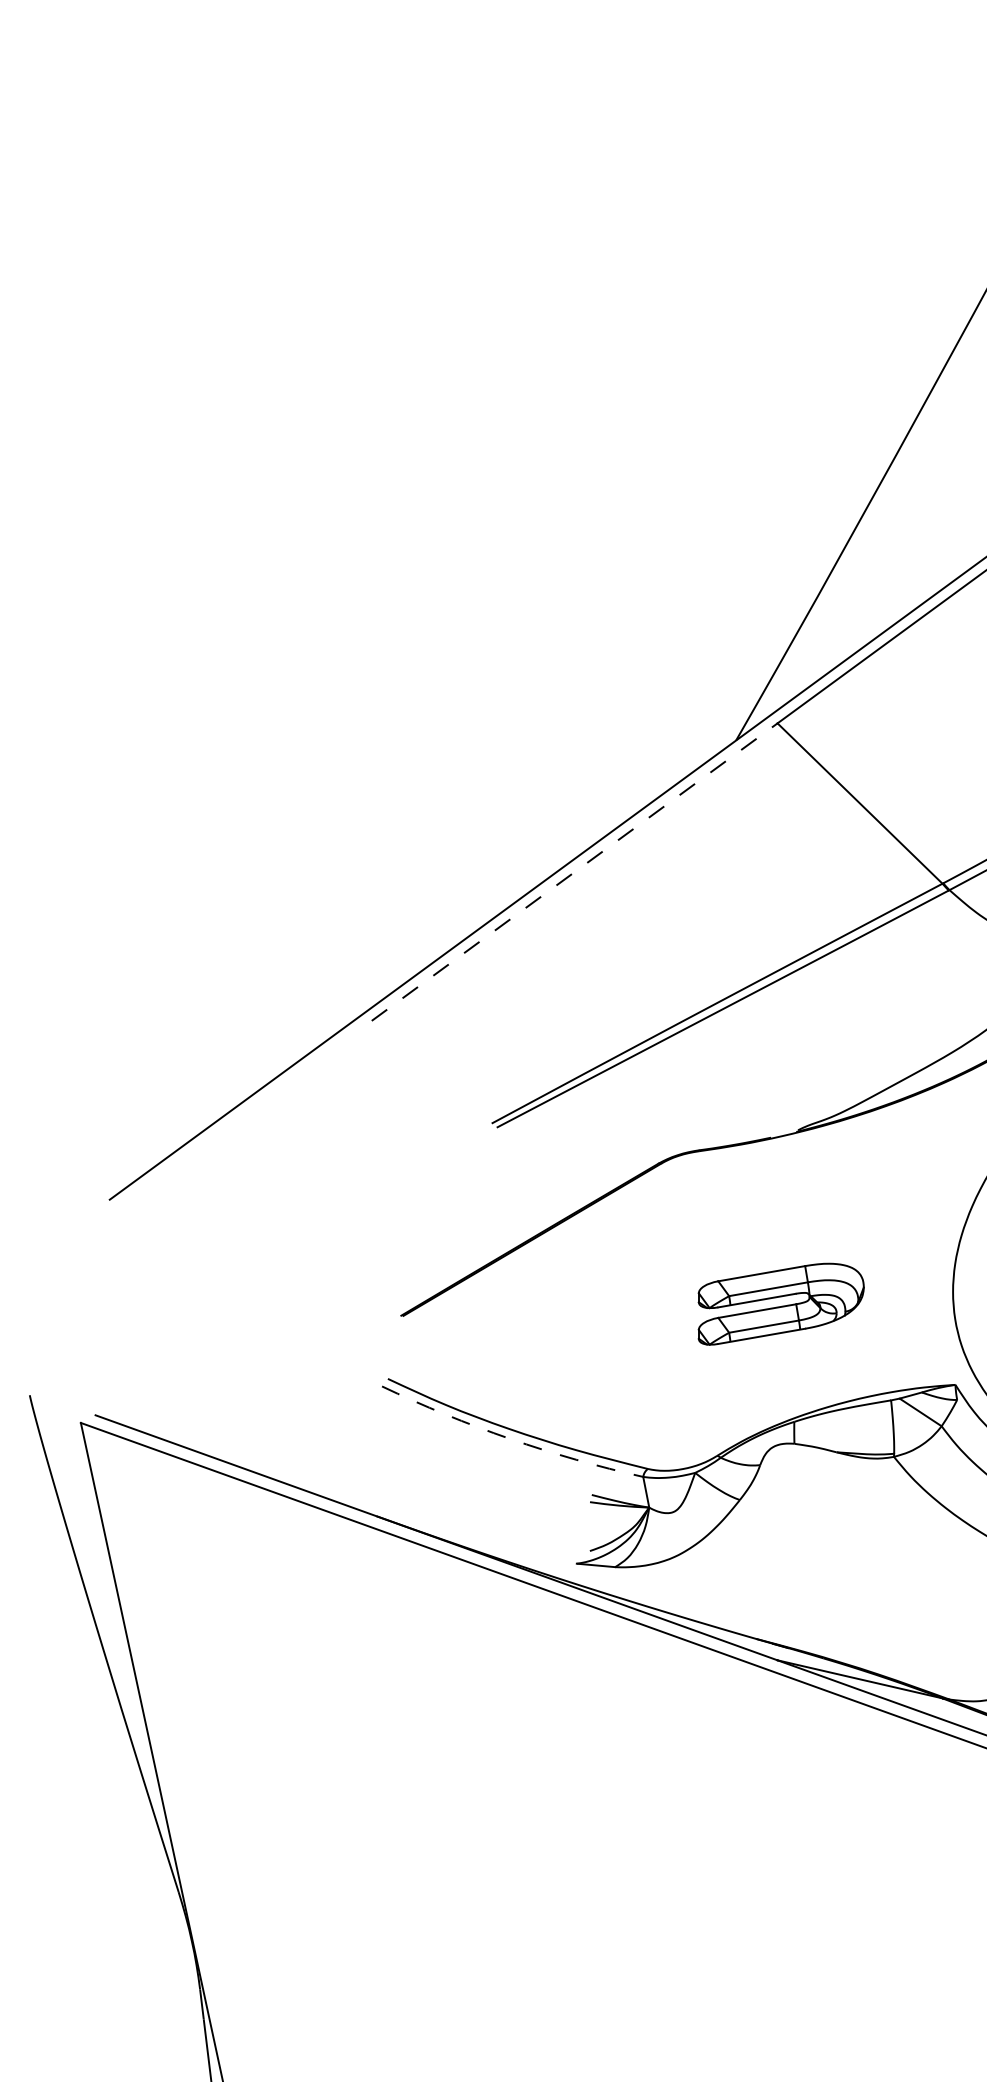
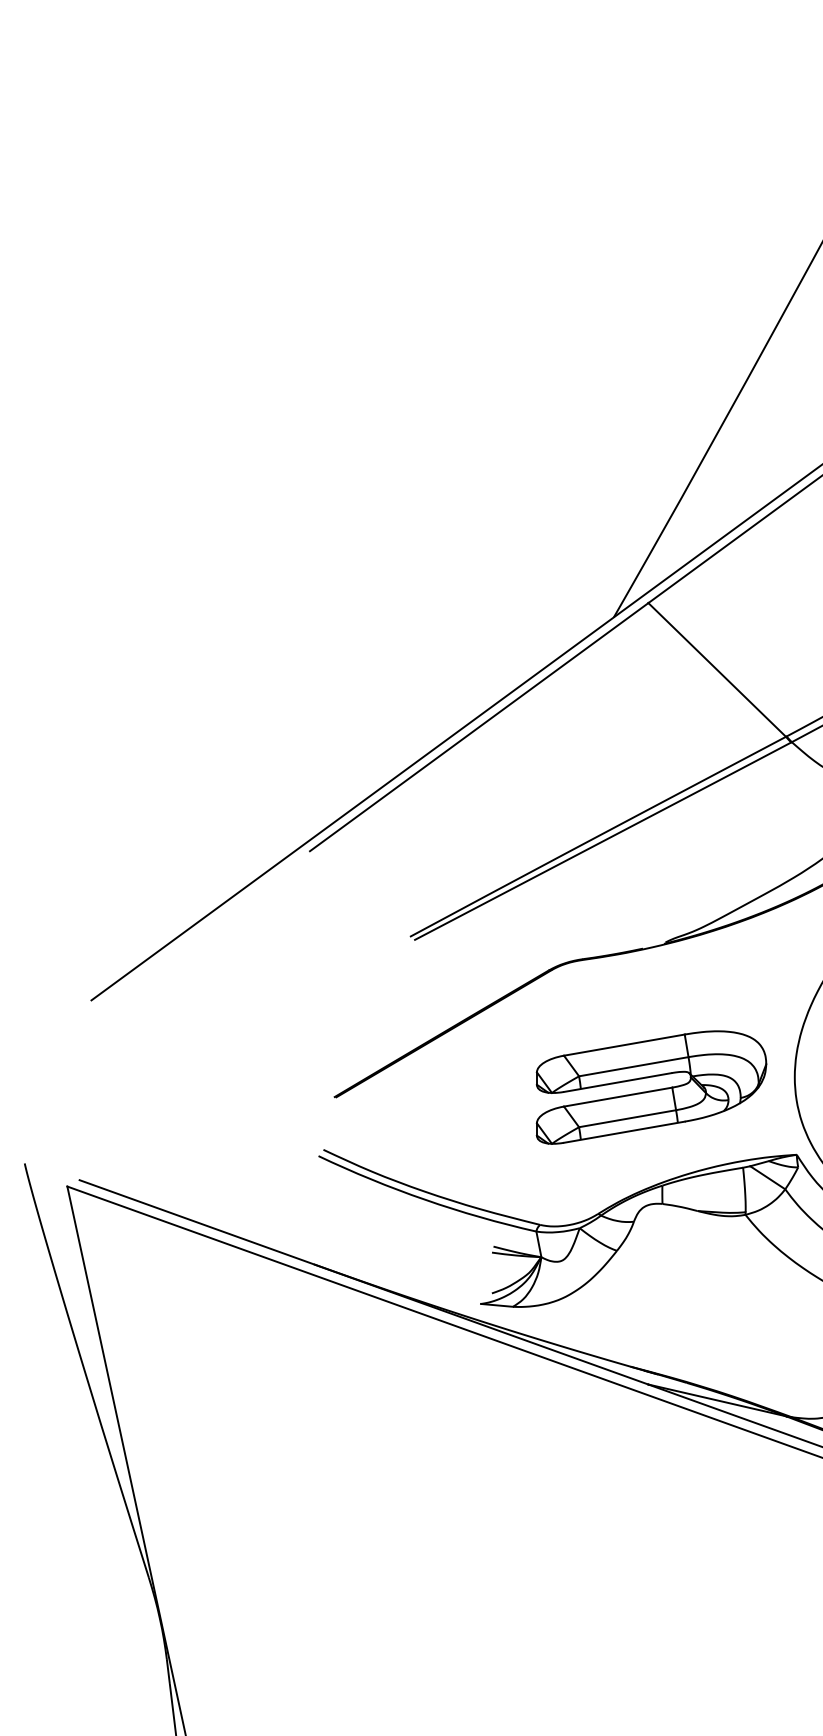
line: (575, 872) -> (479, 727), dashed -> solid
part: (781, 1304) -> (651, 1087), size x1.67
arc: (510, 1438) -> (425, 1199), dashed -> solid

